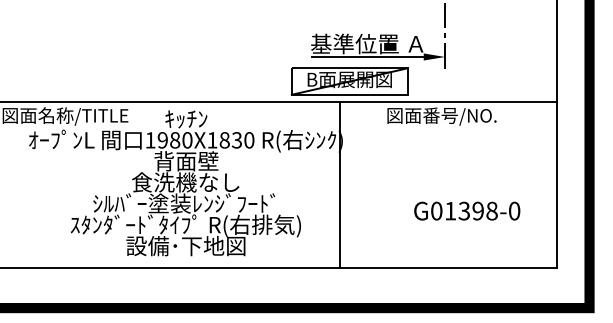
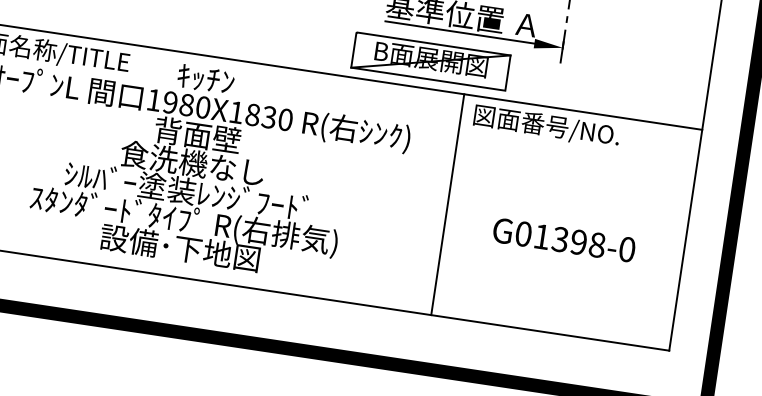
line: (339, 184) -> (447, 204), moved
text: (467, 210) -> (564, 239), moved

